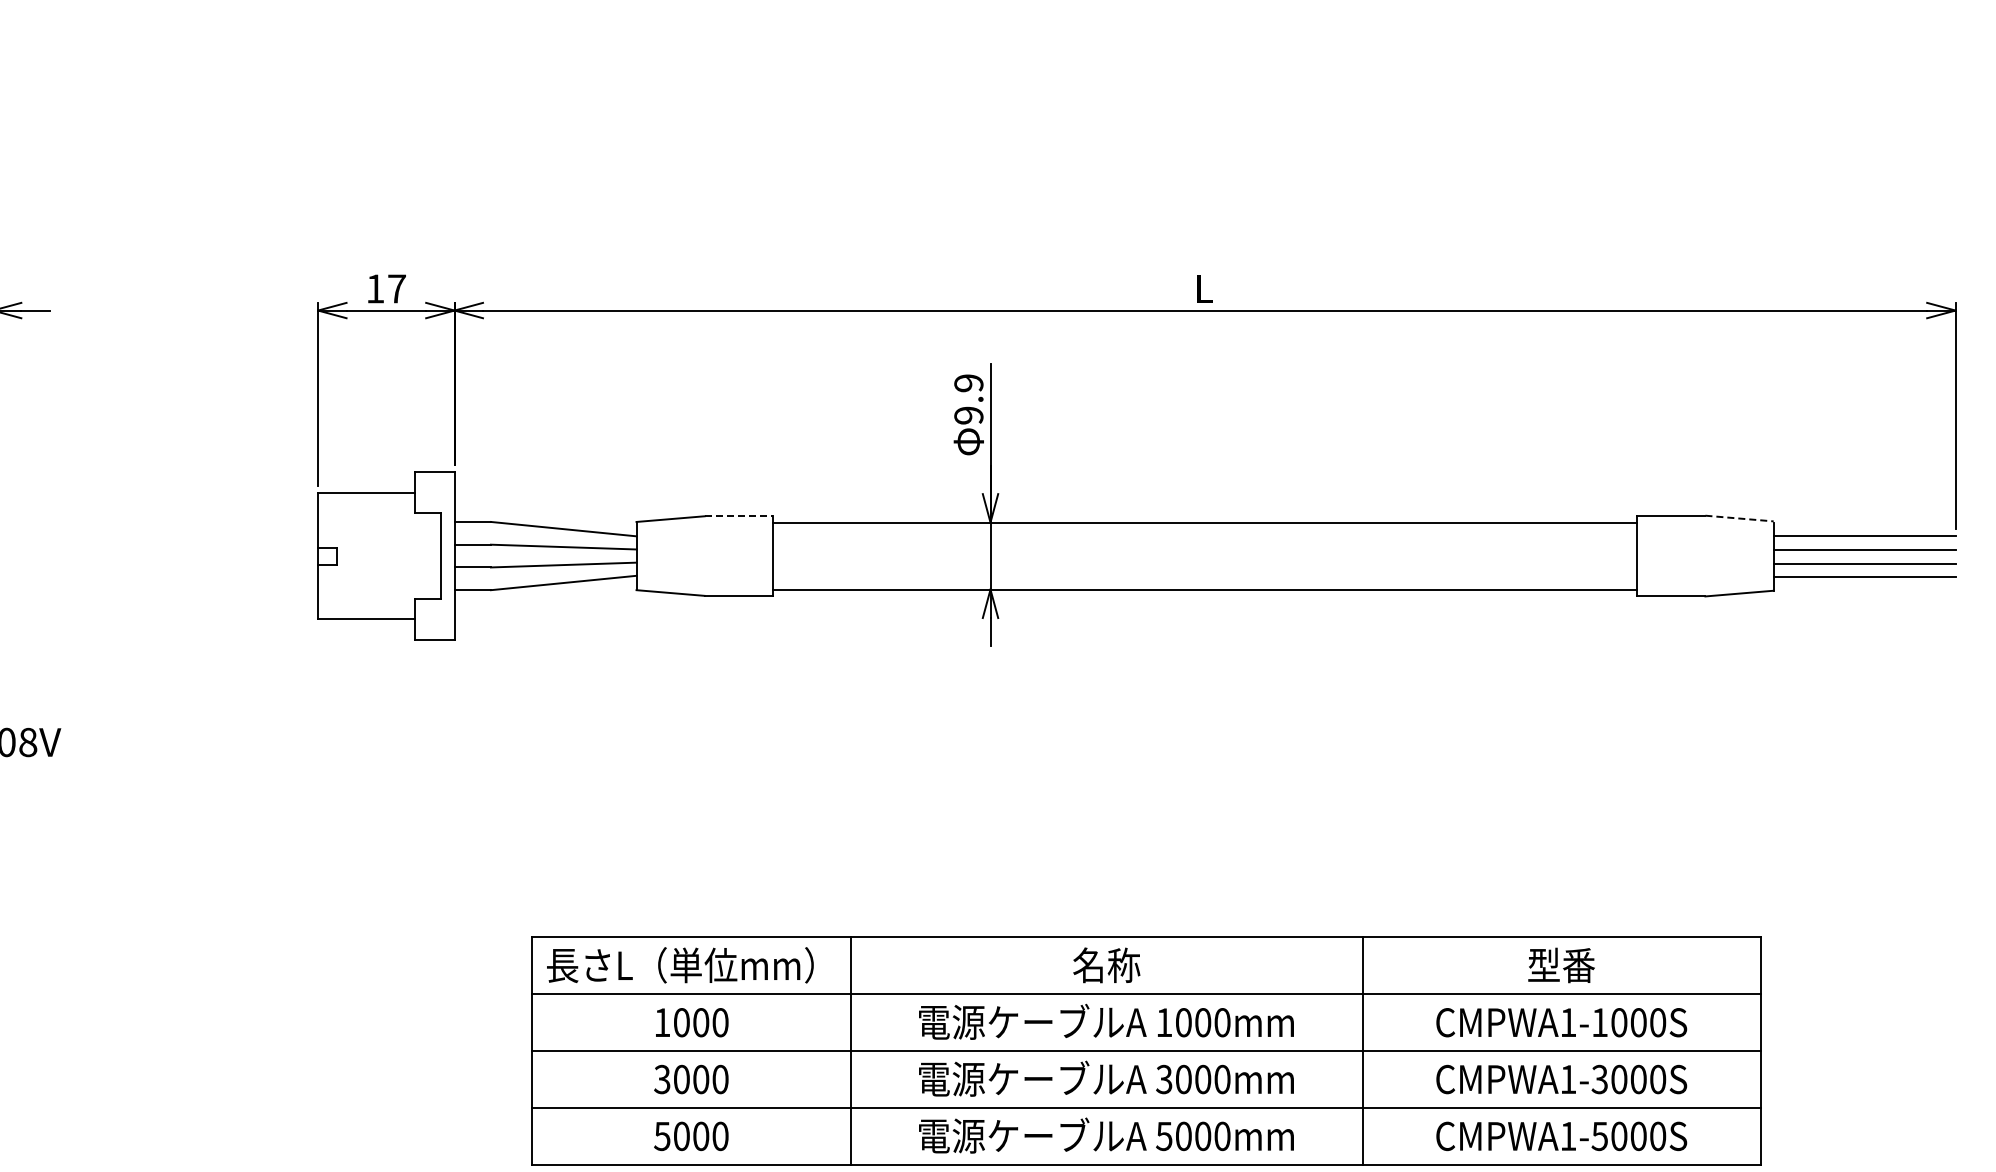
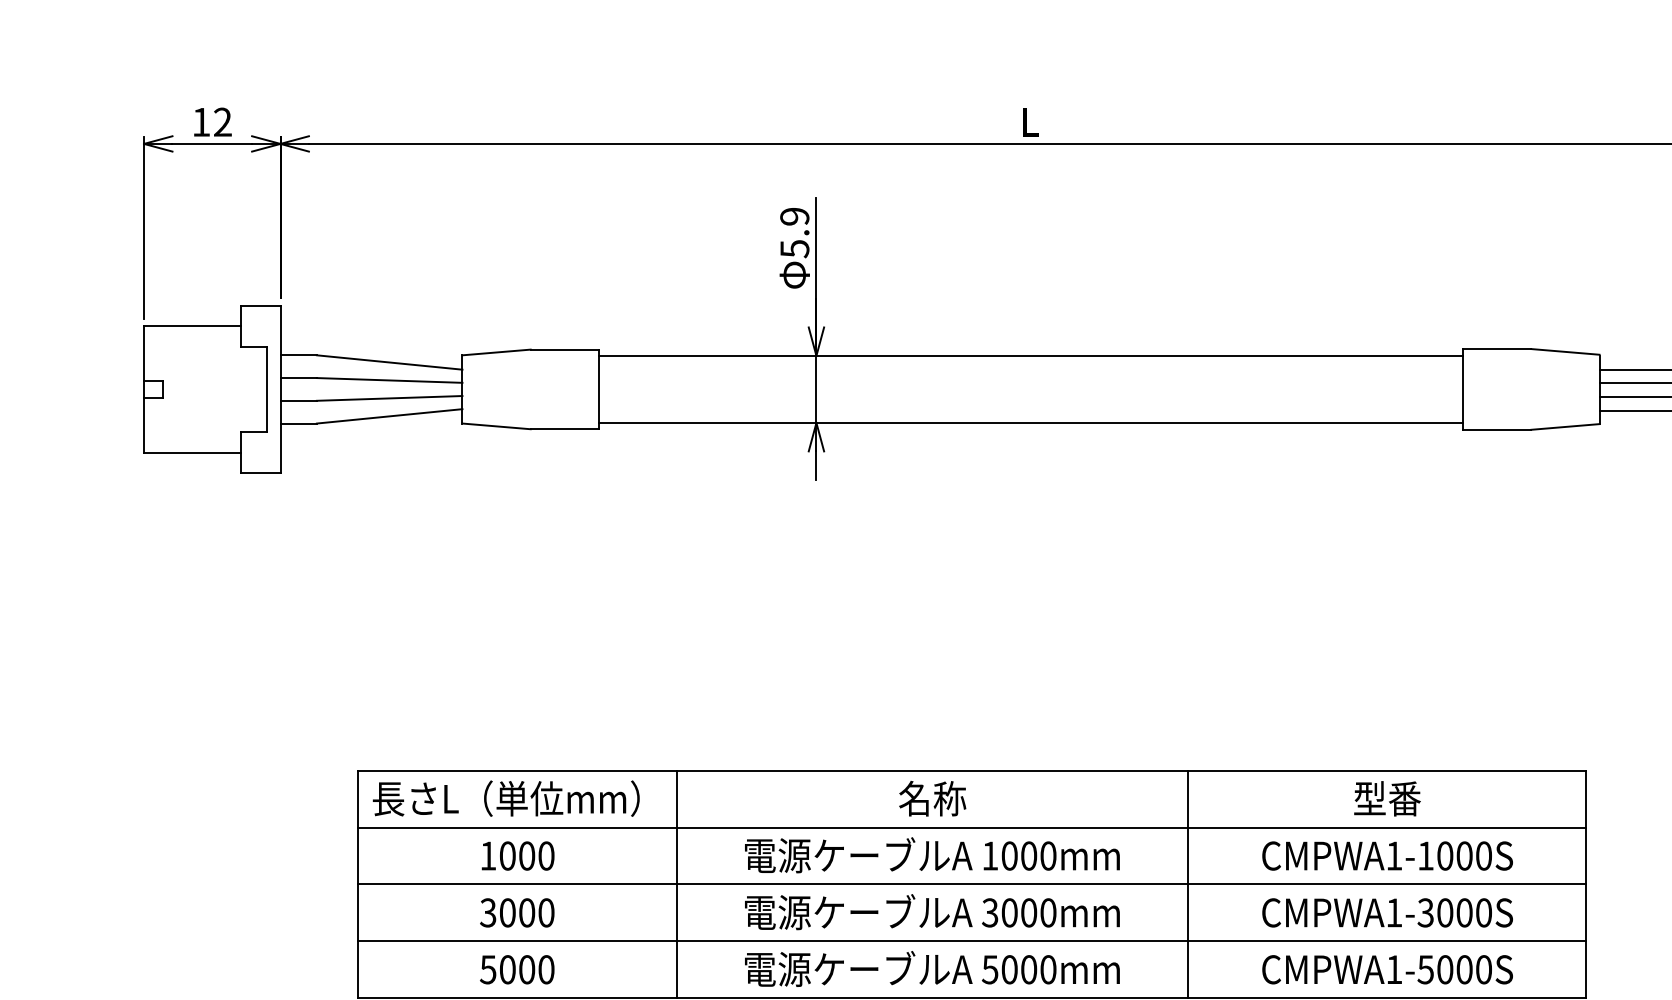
text: (396, 288) -> (222, 121), 17 -> 12
text: (968, 415) -> (794, 248), 9.9 -> 5.9
line: (739, 516) -> (565, 349), dashed -> solid
line: (1740, 518) -> (1566, 351), dashed -> solid

